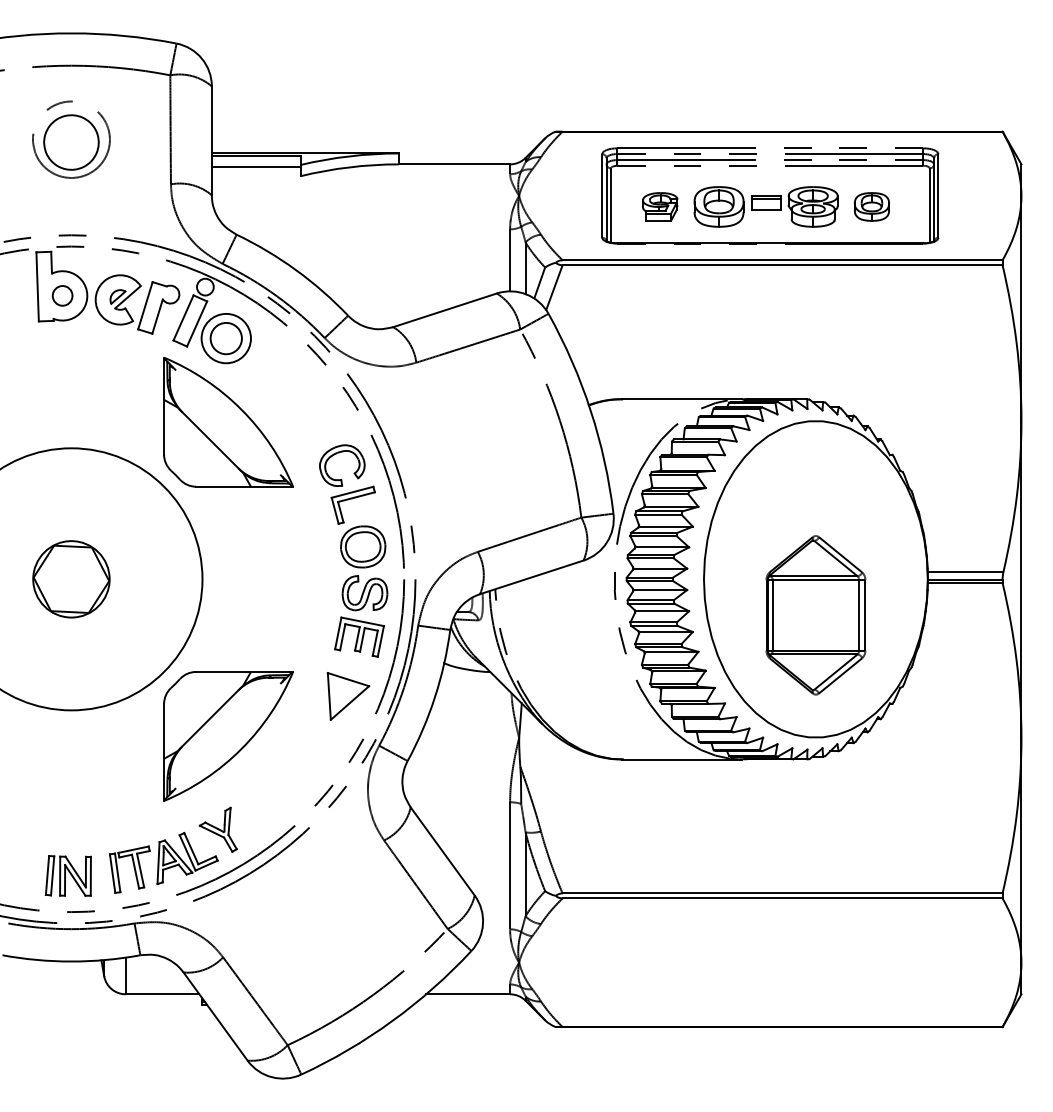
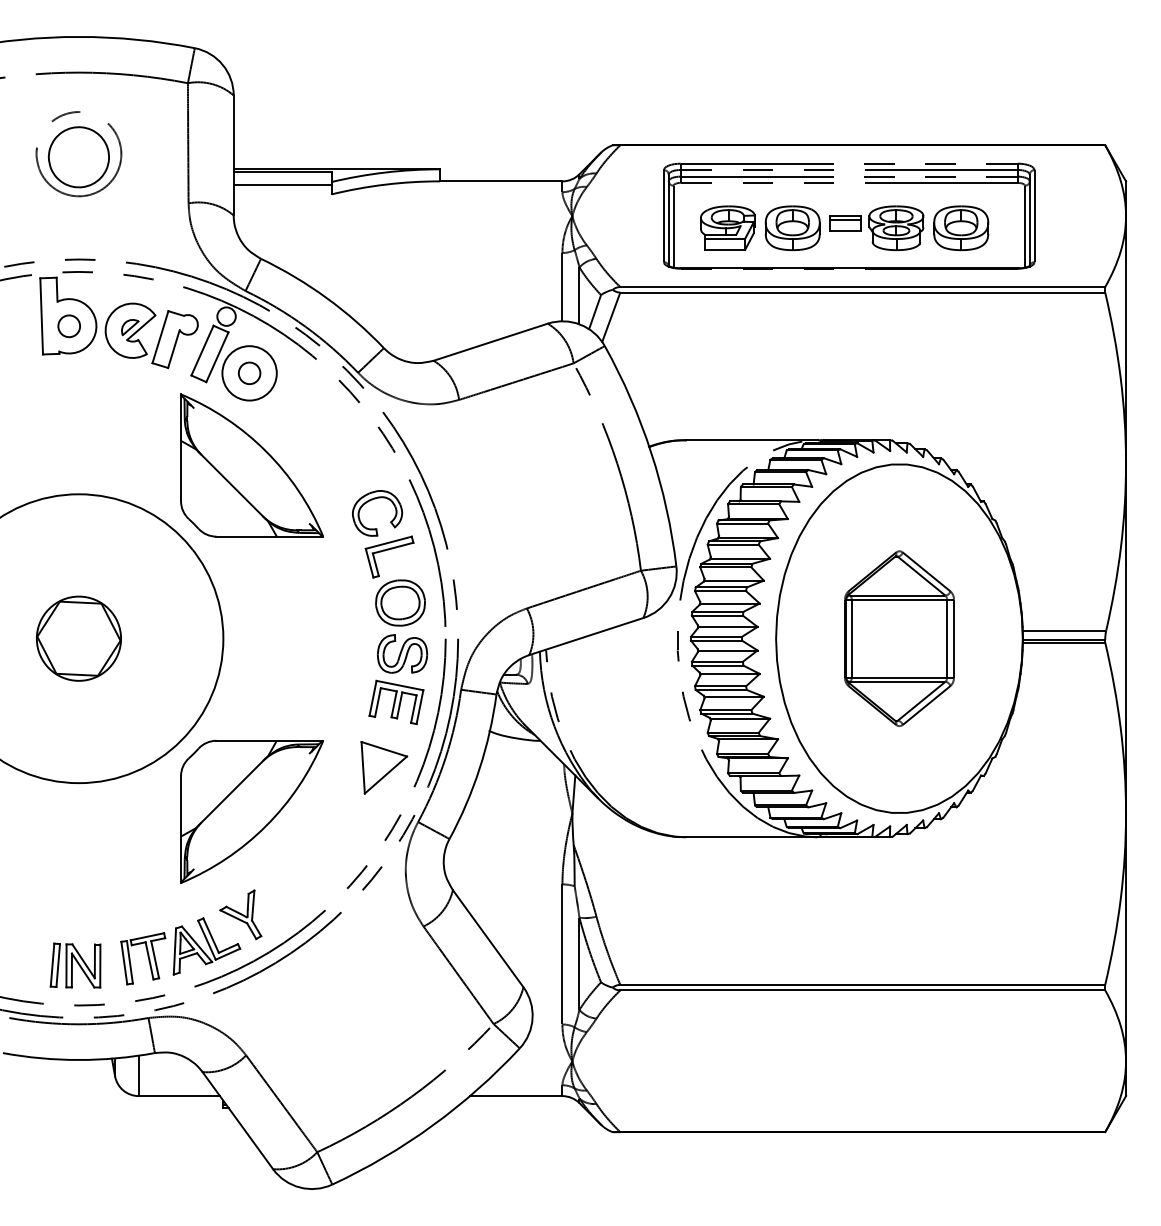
part: (659, 206) -> (727, 227), size x1.43
part: (871, 206) -> (960, 227), size x1.43
circle: (226, 338) -> (249, 373), size x0.62
part: (815, 615) -> (899, 638), moved

